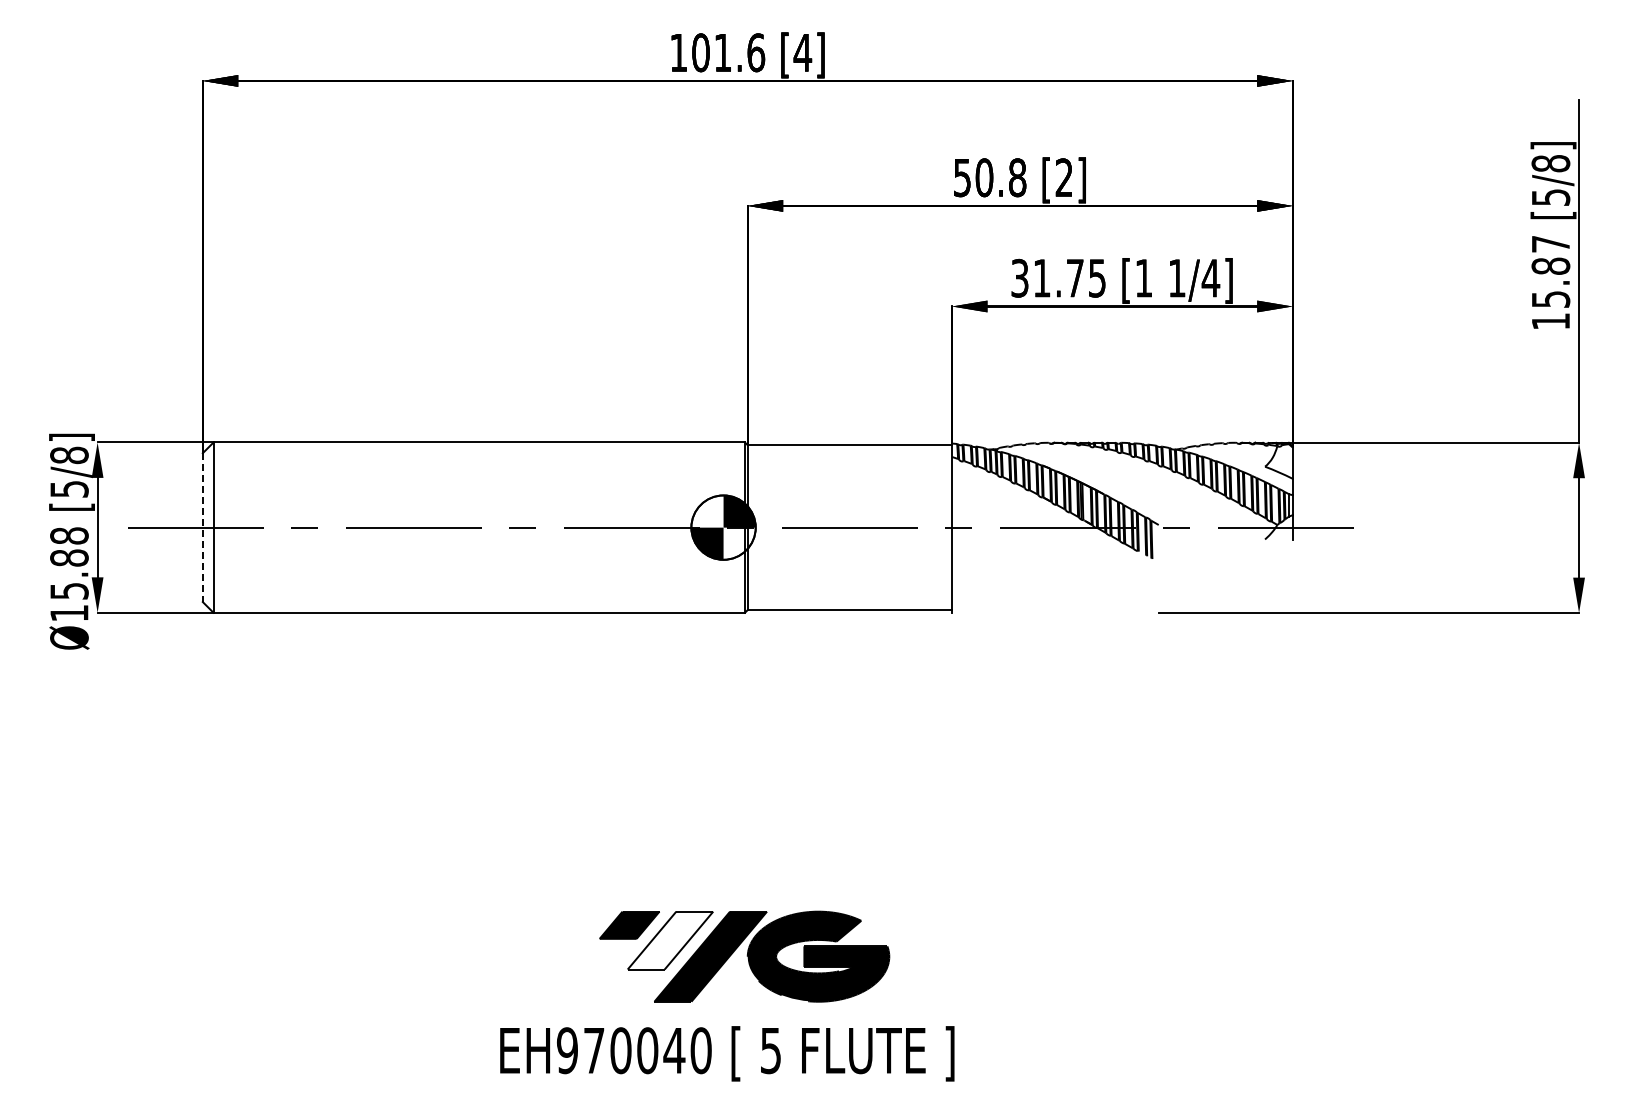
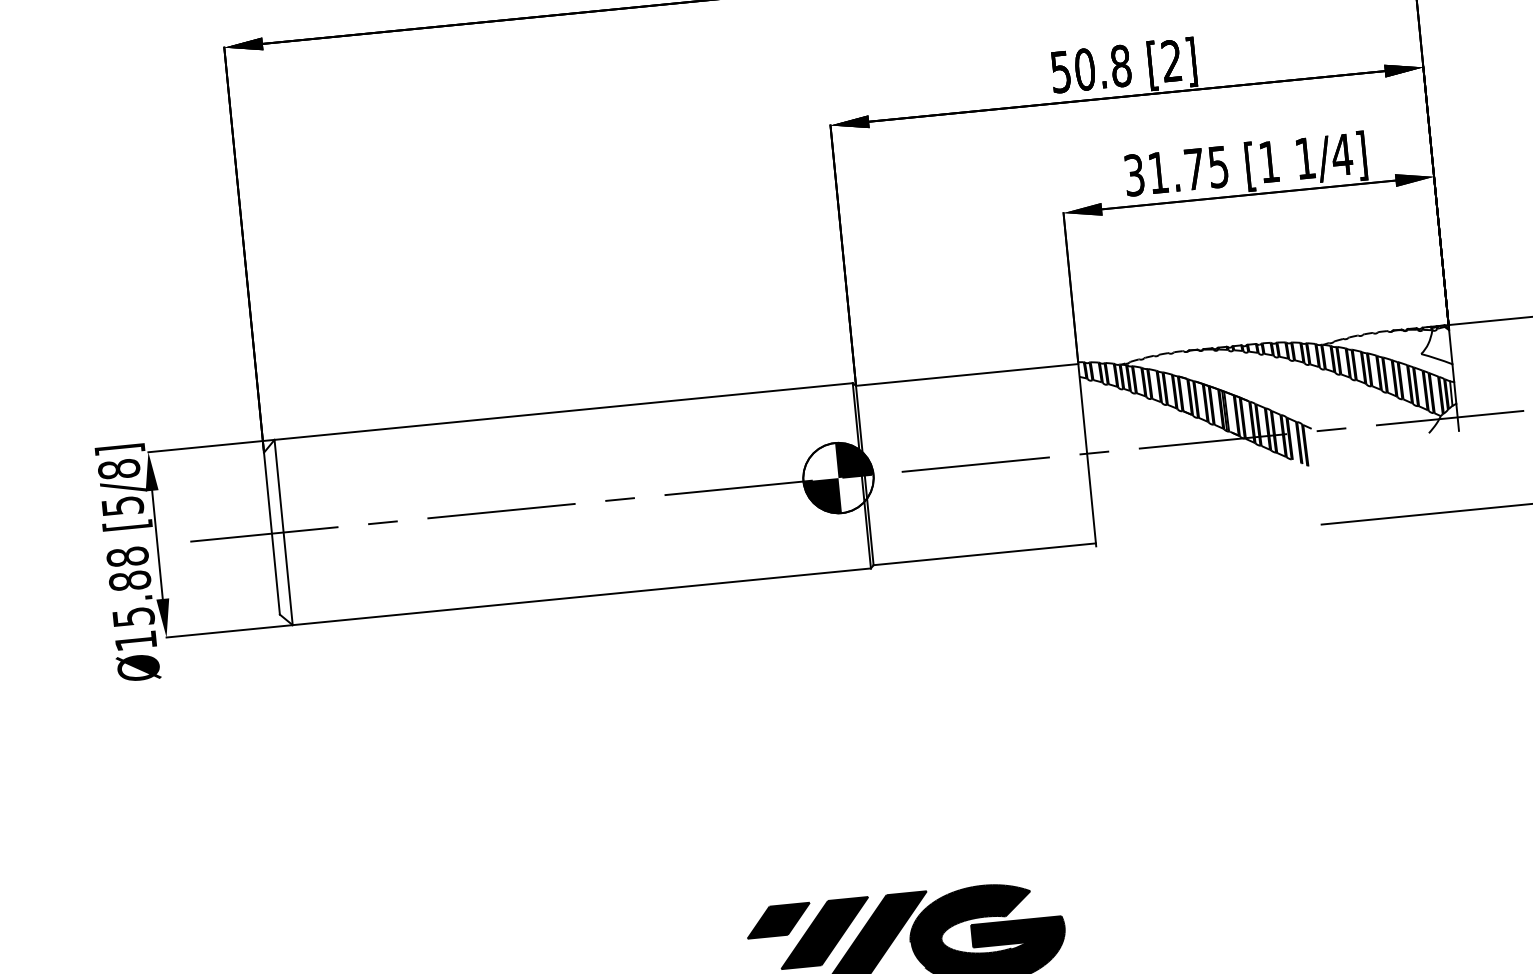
line: (202, 528) -> (271, 534), dashed -> solid
fill: (670, 940) -> (824, 932), added

